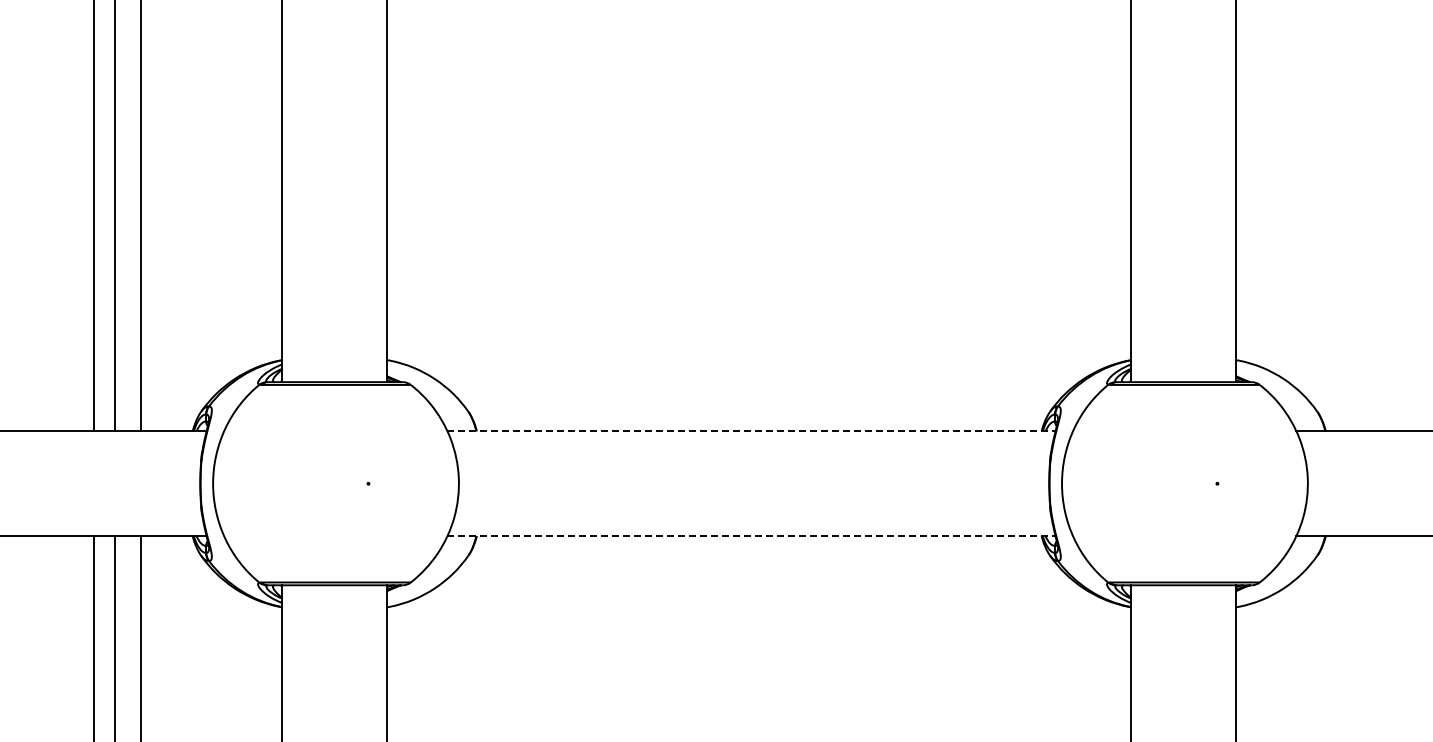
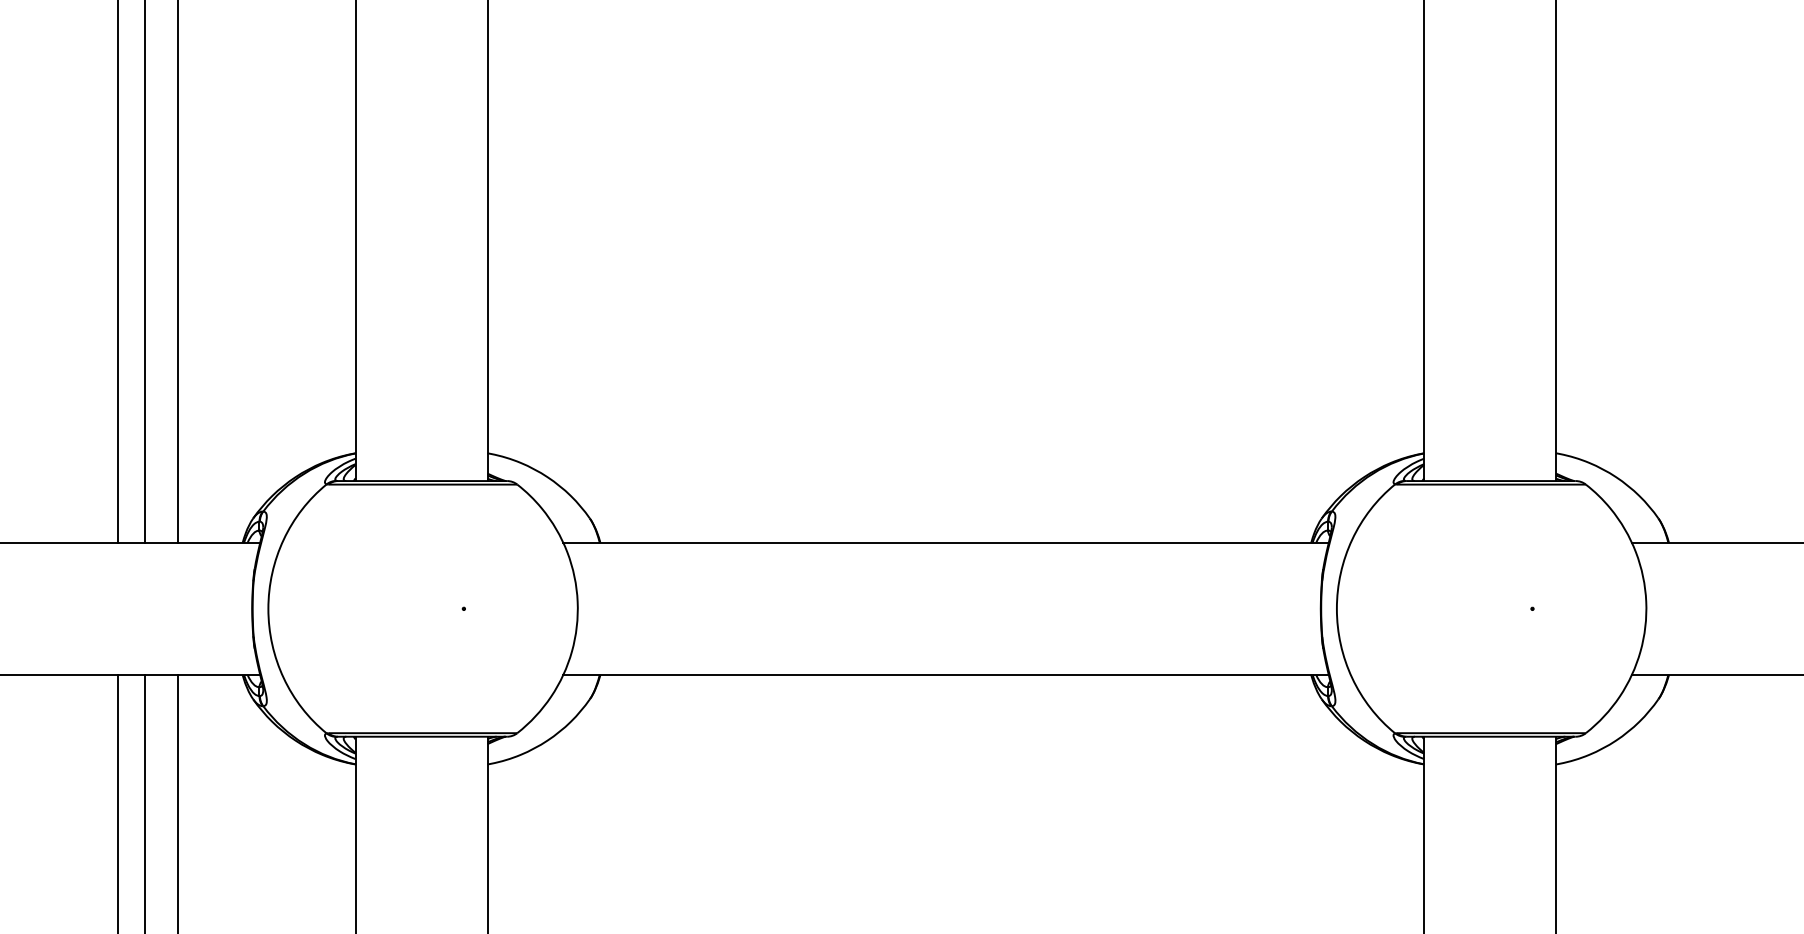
line: (752, 431) -> (947, 543), dashed -> solid
line: (752, 536) -> (947, 675), dashed -> solid

